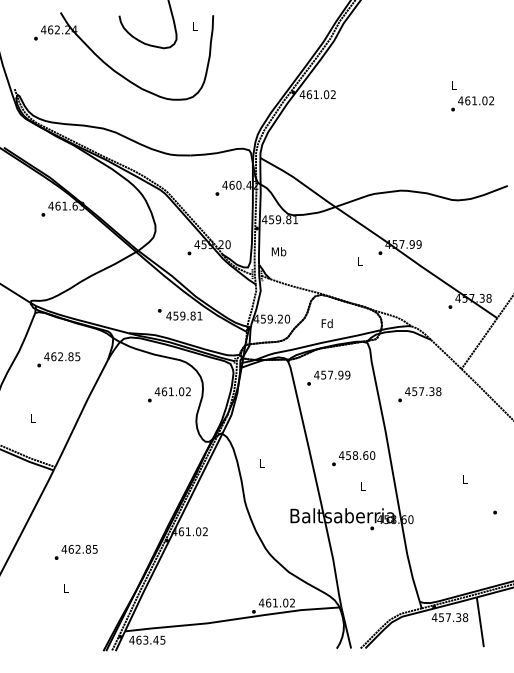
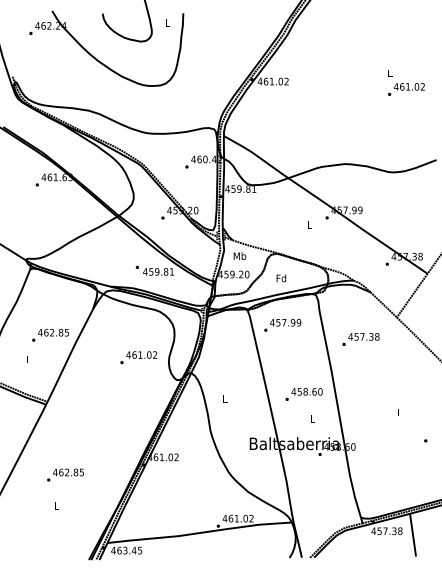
text: (278, 251) -> (239, 255), moved
text: (58, 359) -> (50, 335), moved
text: (169, 394) -> (138, 357), moved

